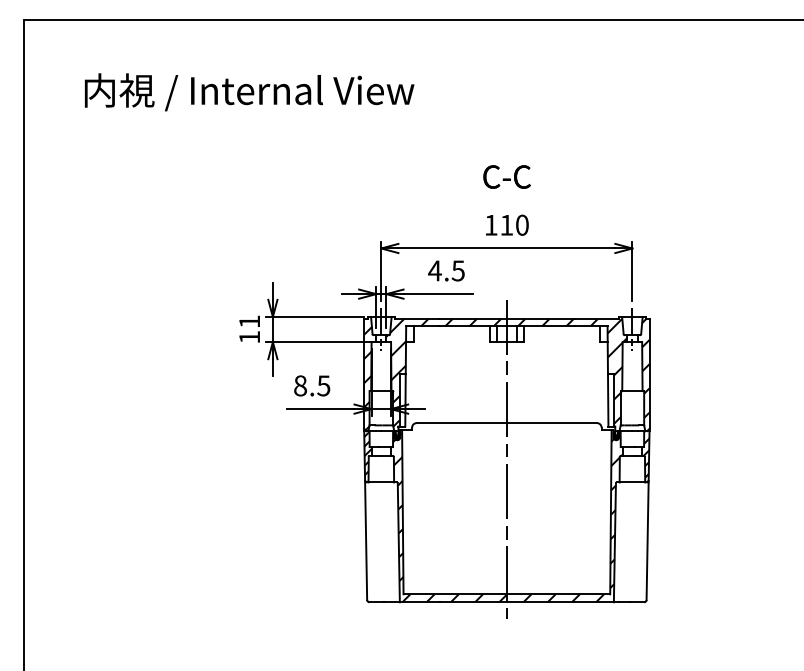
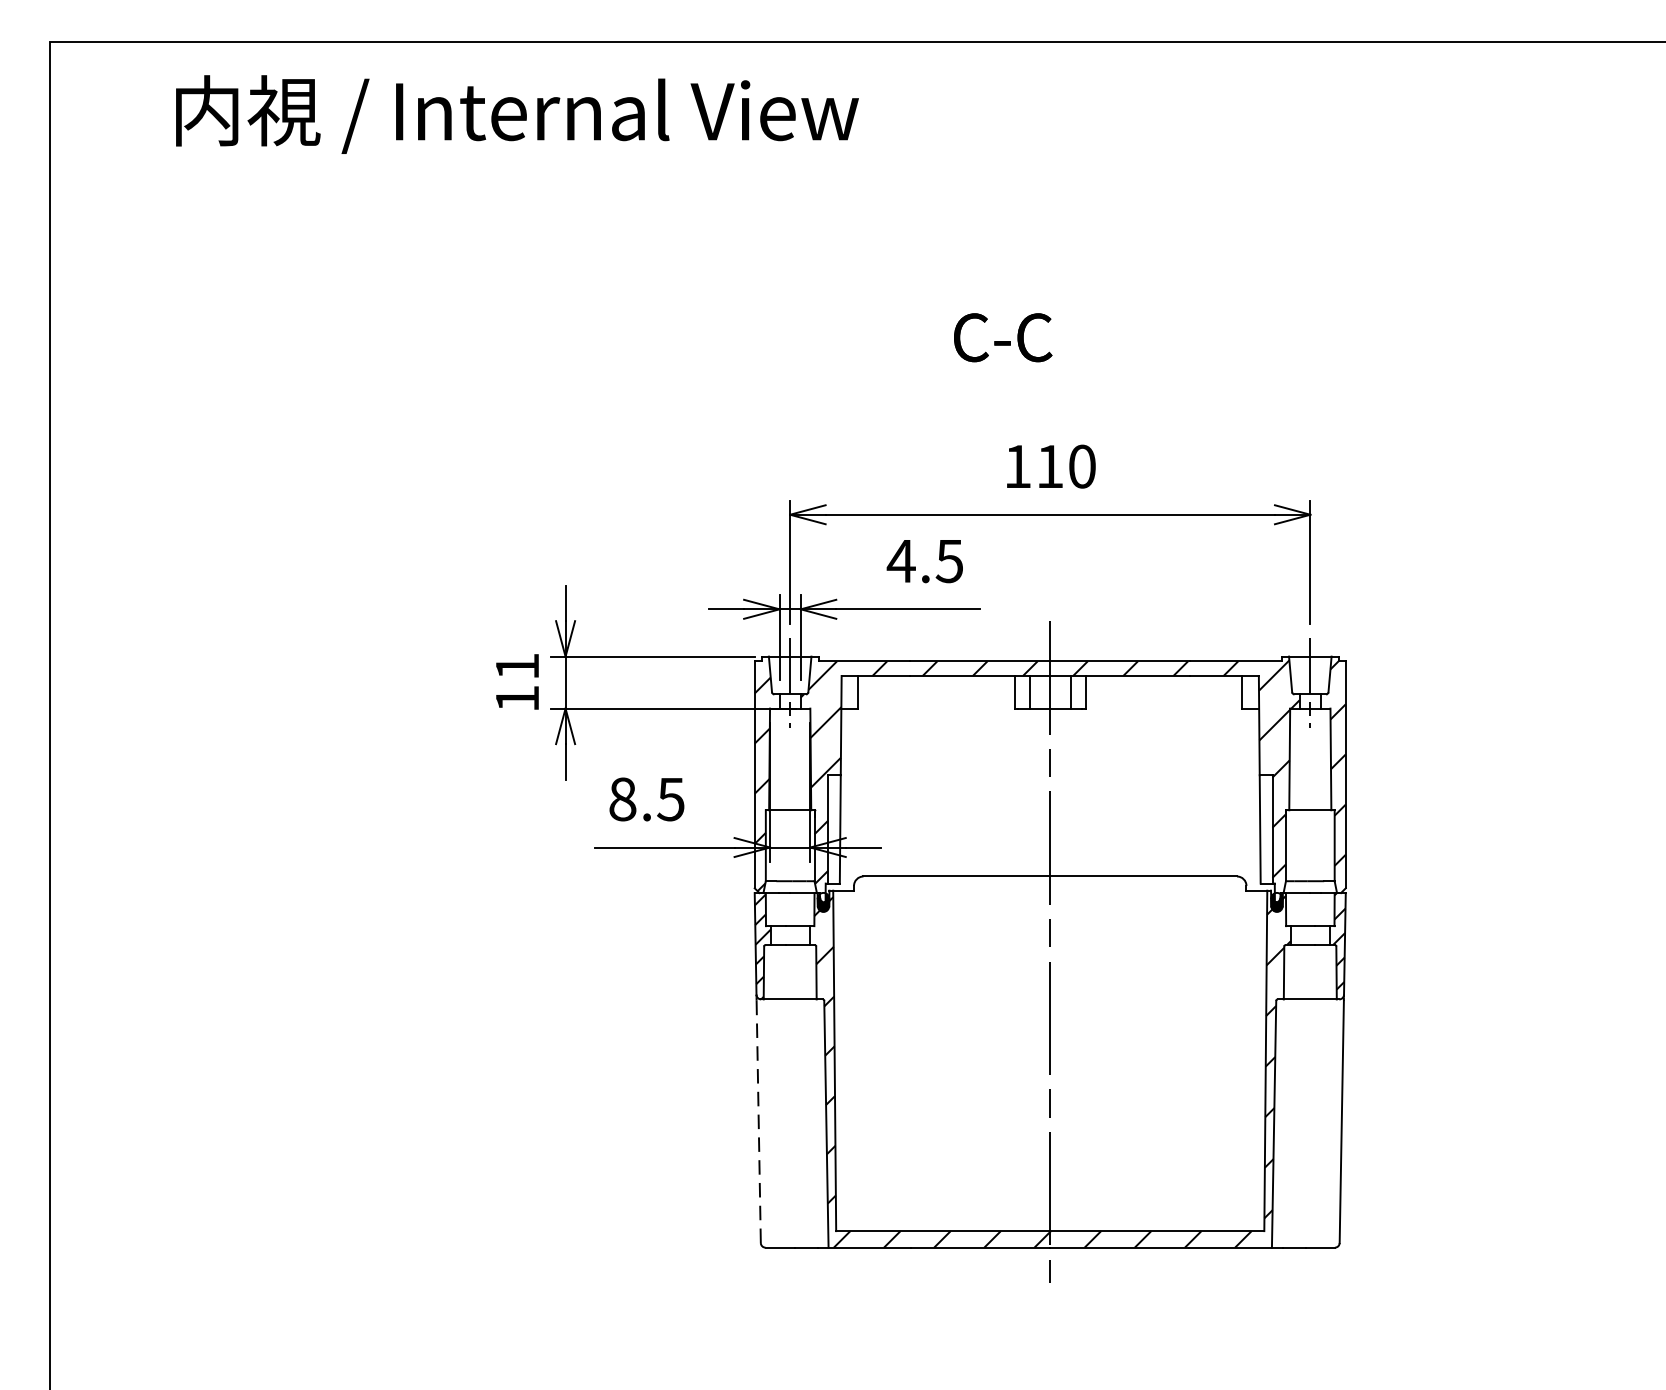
text: (249, 92) -> (517, 114), moved
text: (506, 176) -> (1001, 336), moved
line: (366, 541) -> (759, 1121), solid -> dashed

